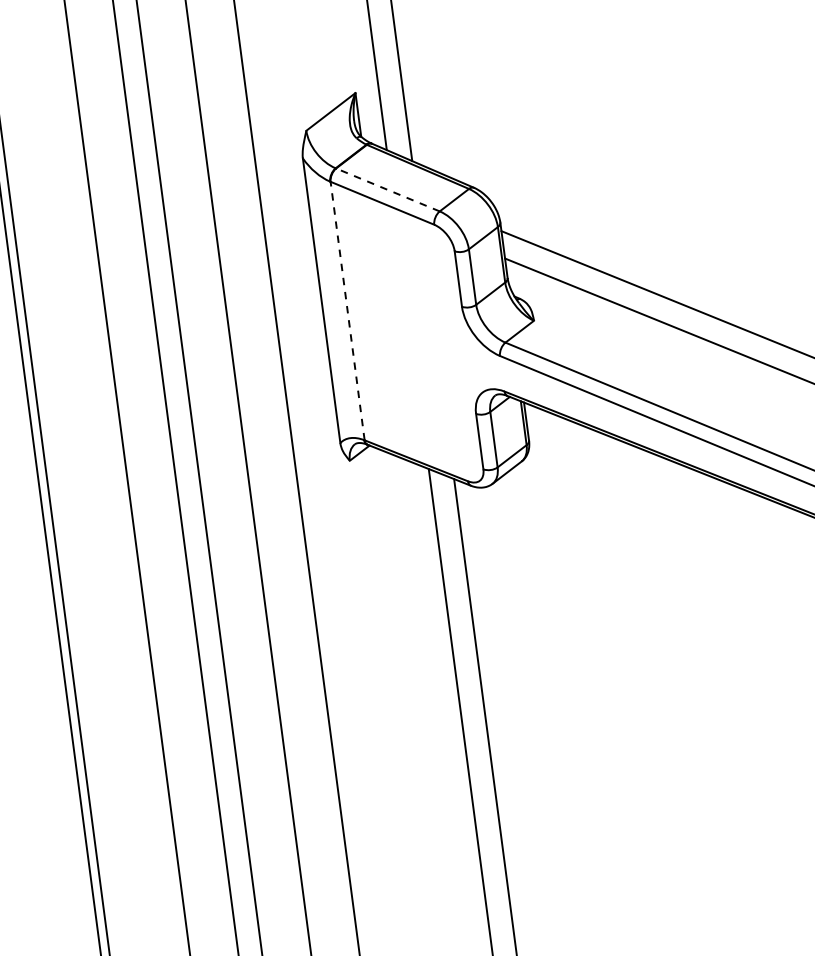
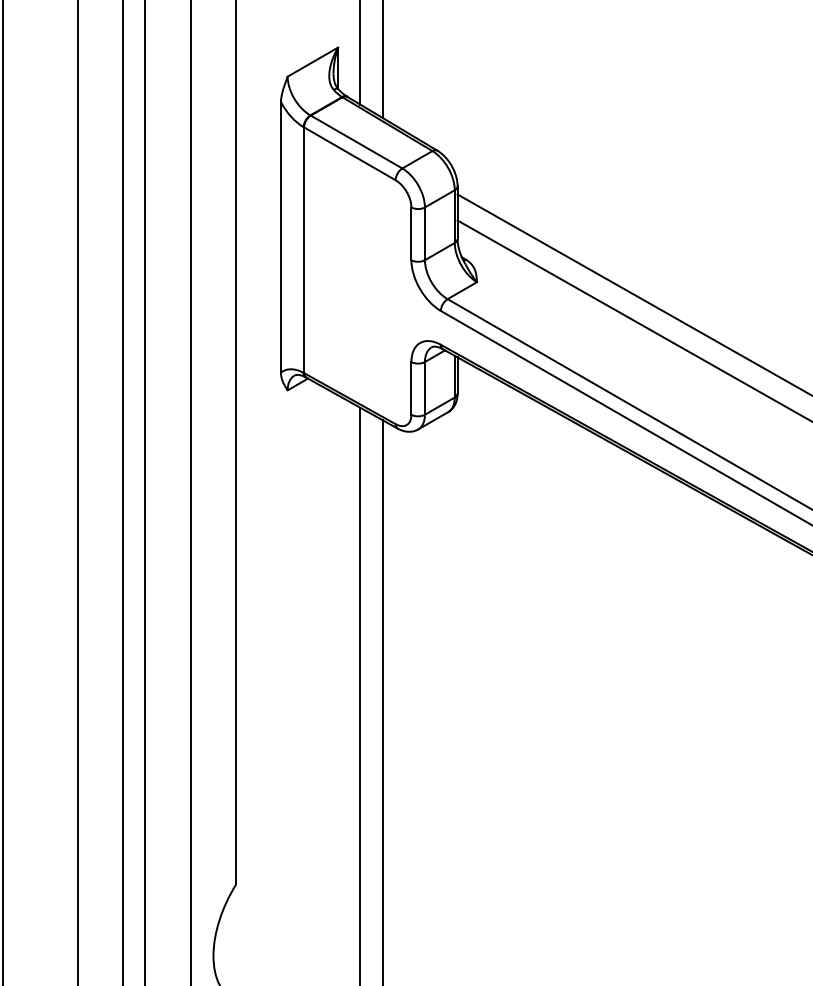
line: (387, 190) -> (356, 142), dashed -> solid
line: (348, 311) -> (304, 250), dashed -> solid

